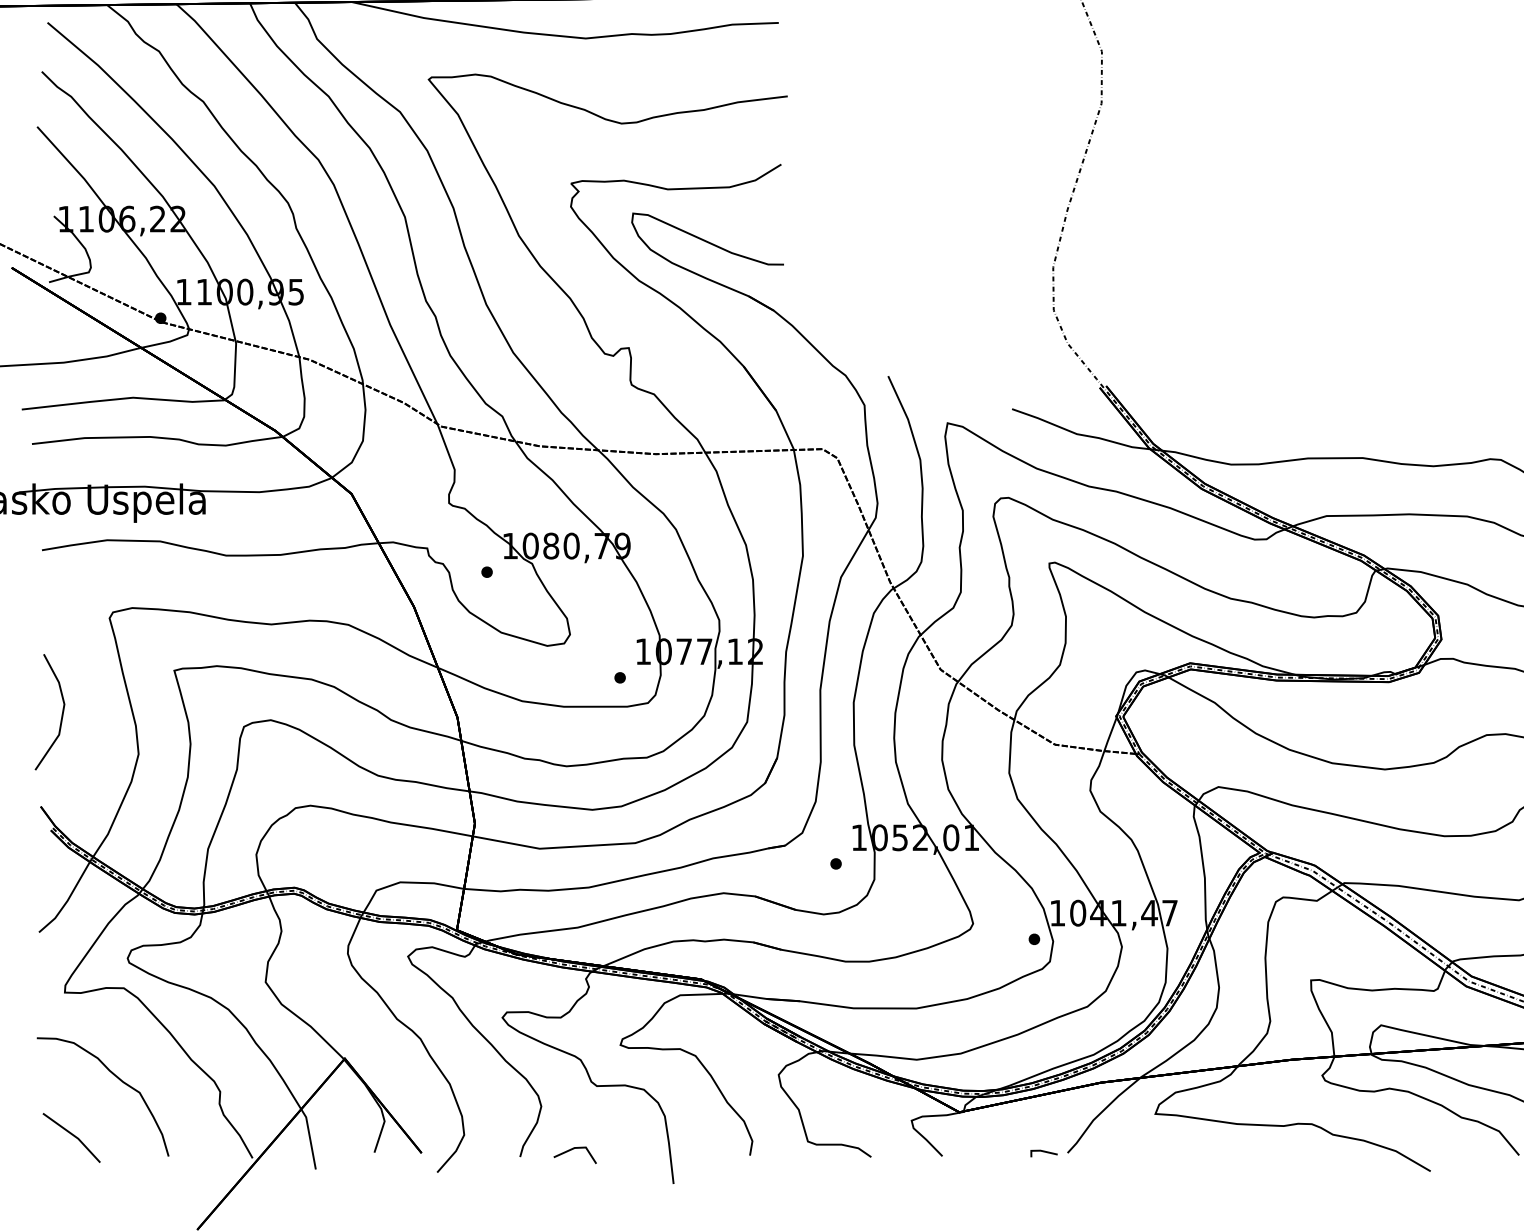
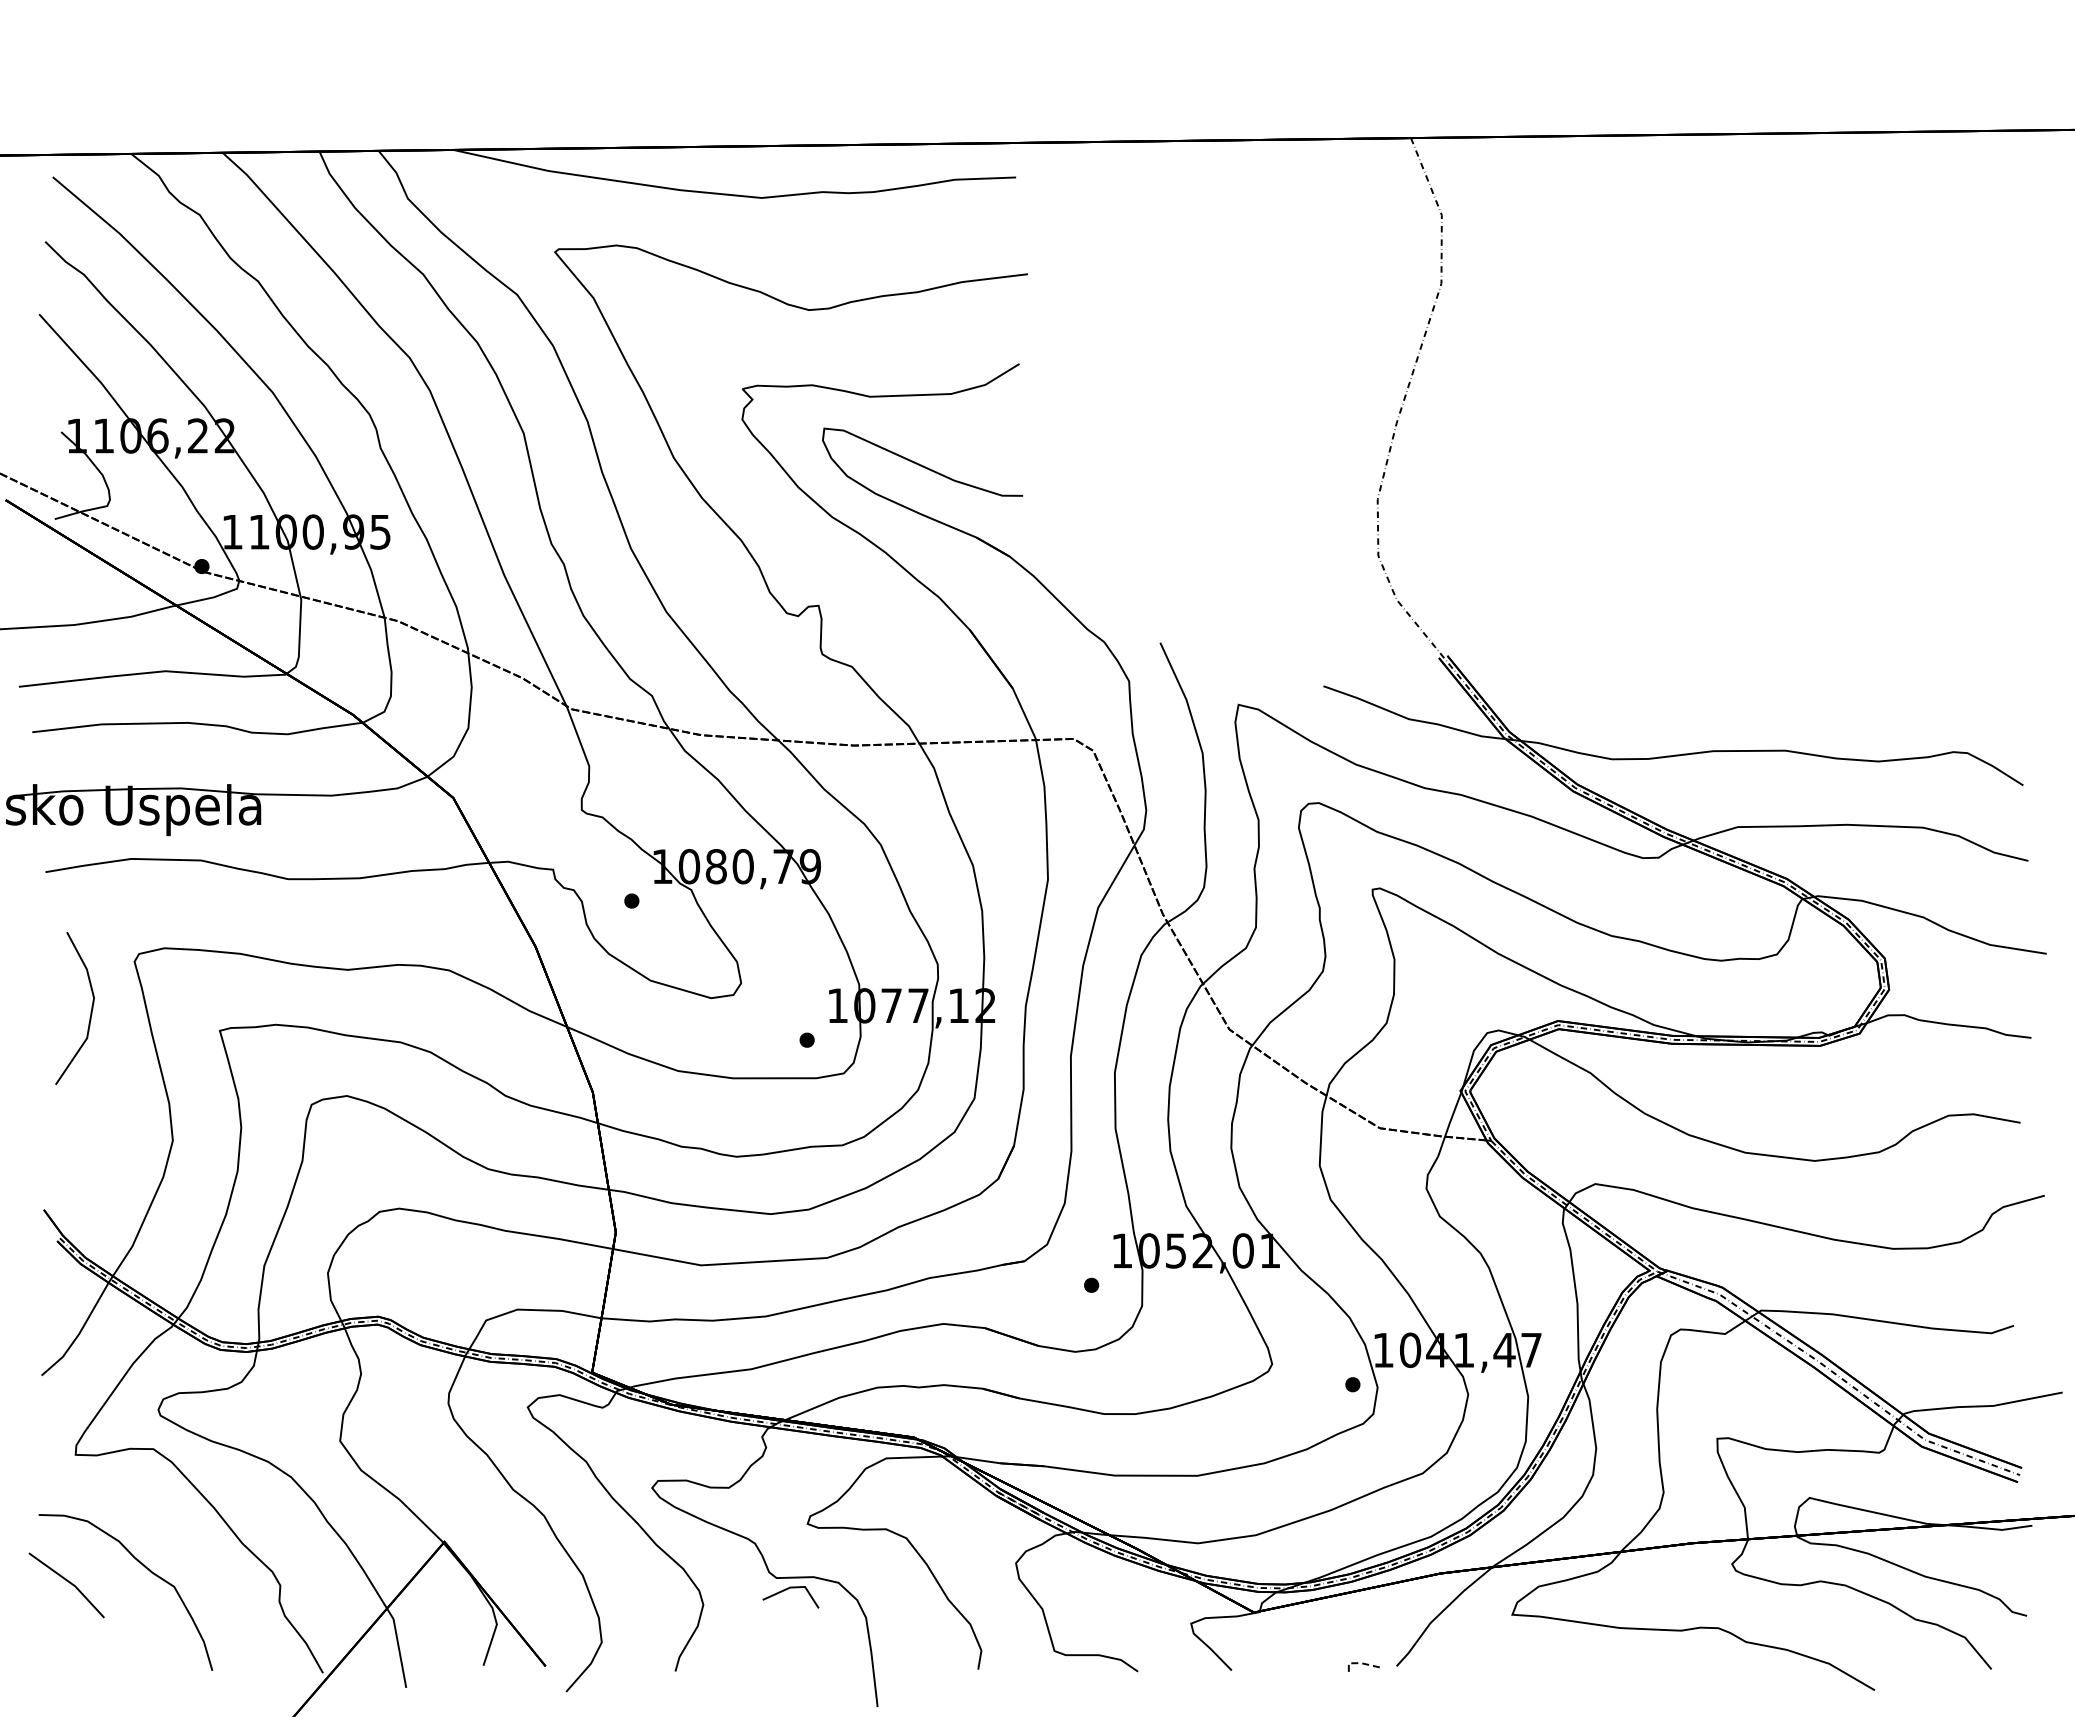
line: (61, 714) -> (90, 1011), moved
line: (73, 1135) -> (68, 1582), moved
line: (571, 1150) -> (786, 1590), moved
line: (1040, 1150) -> (1360, 1663), solid -> dashed

